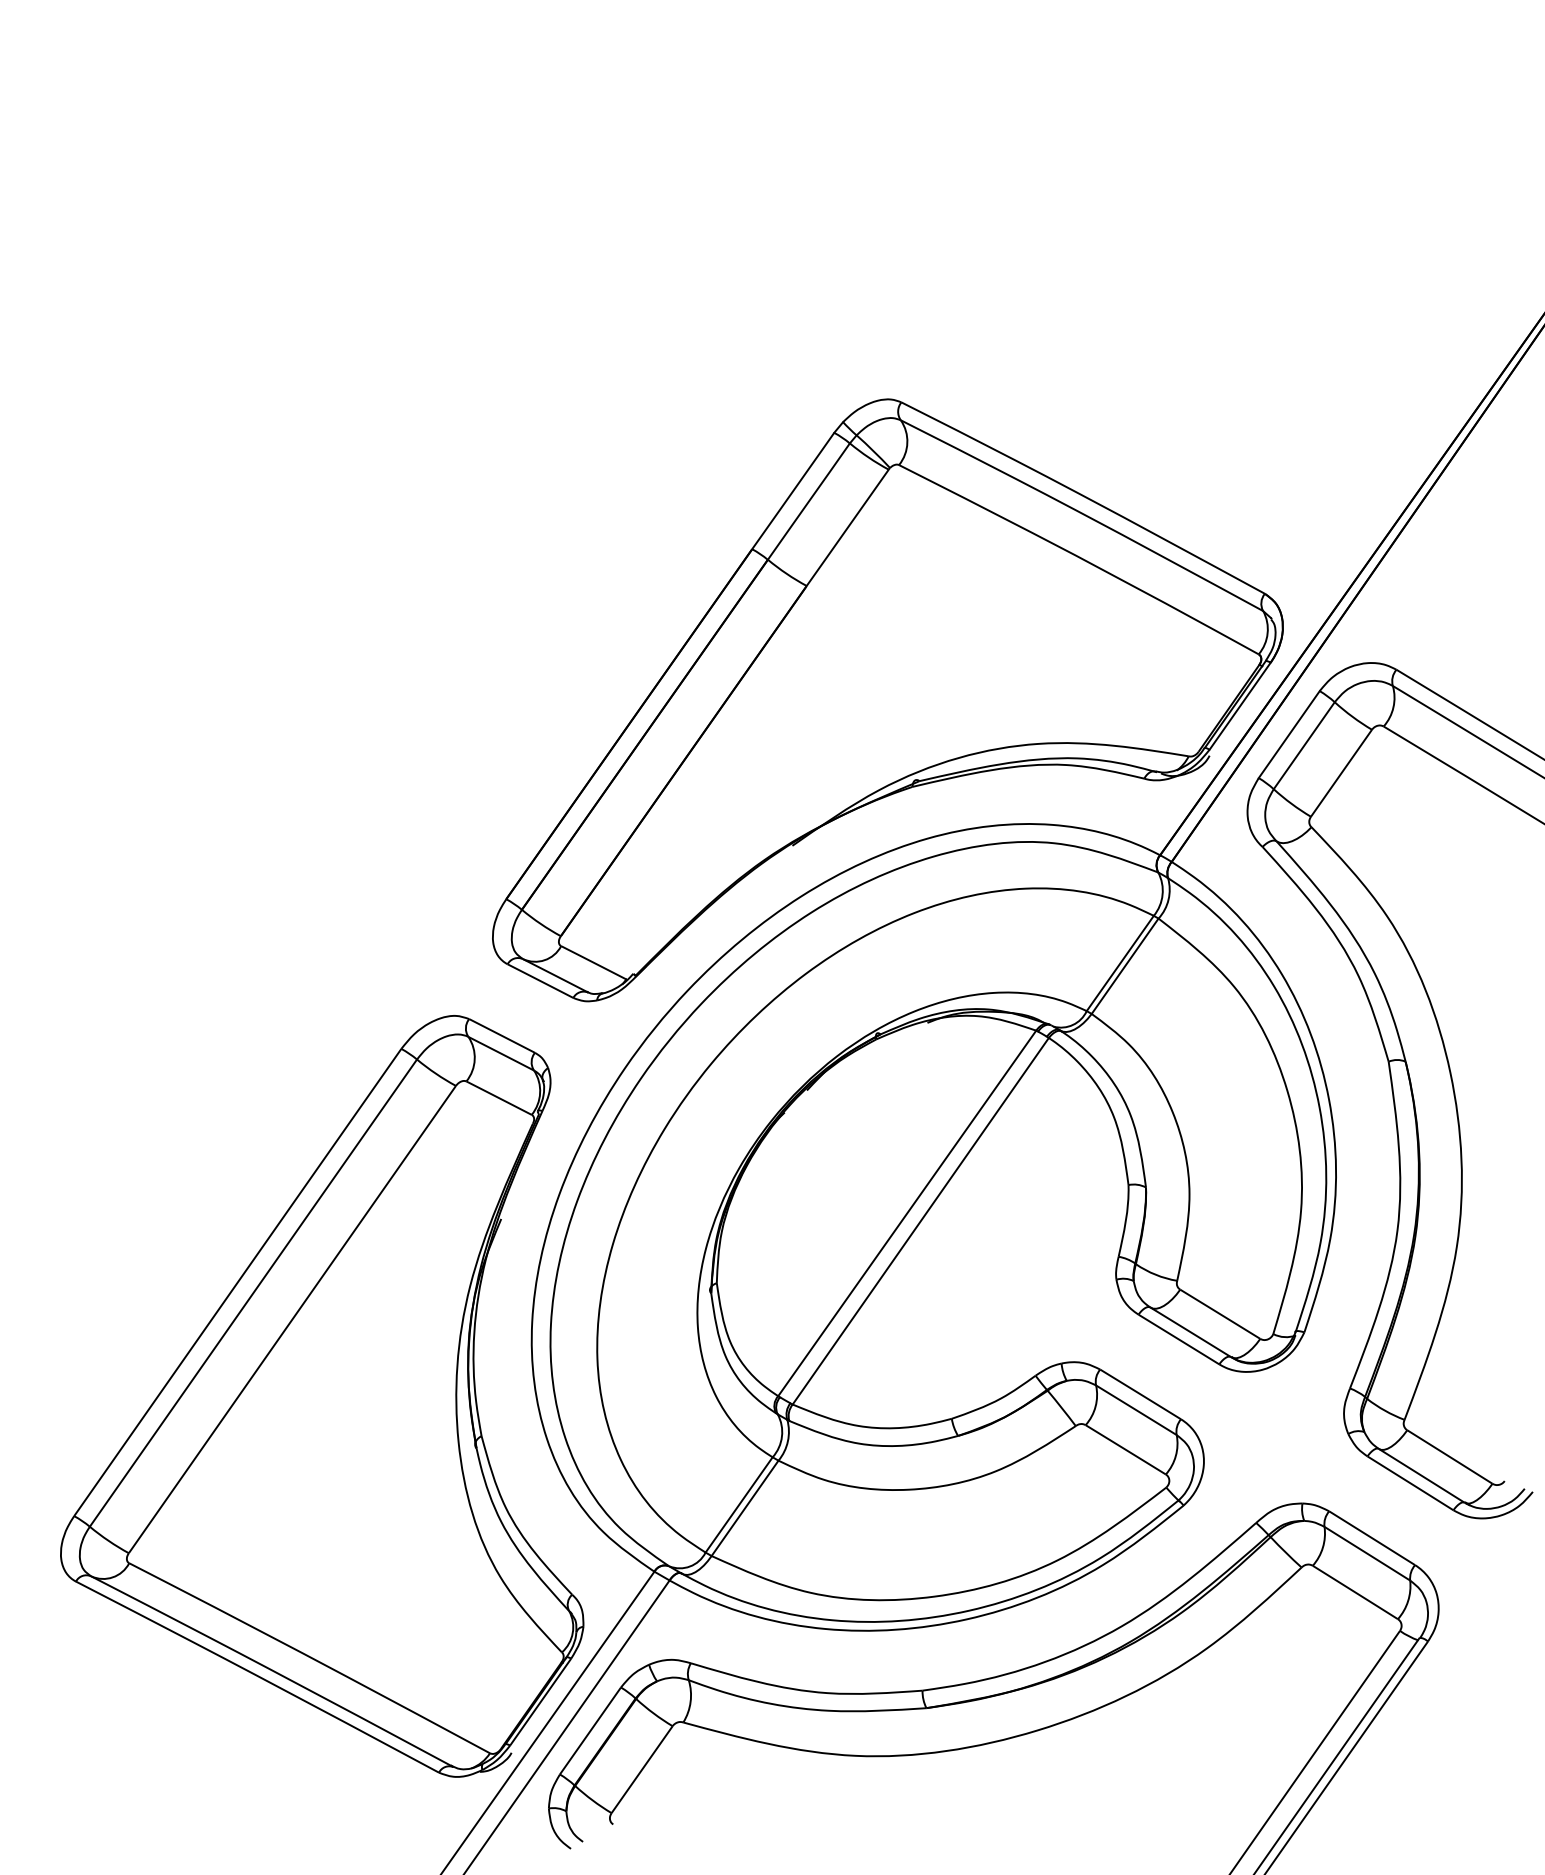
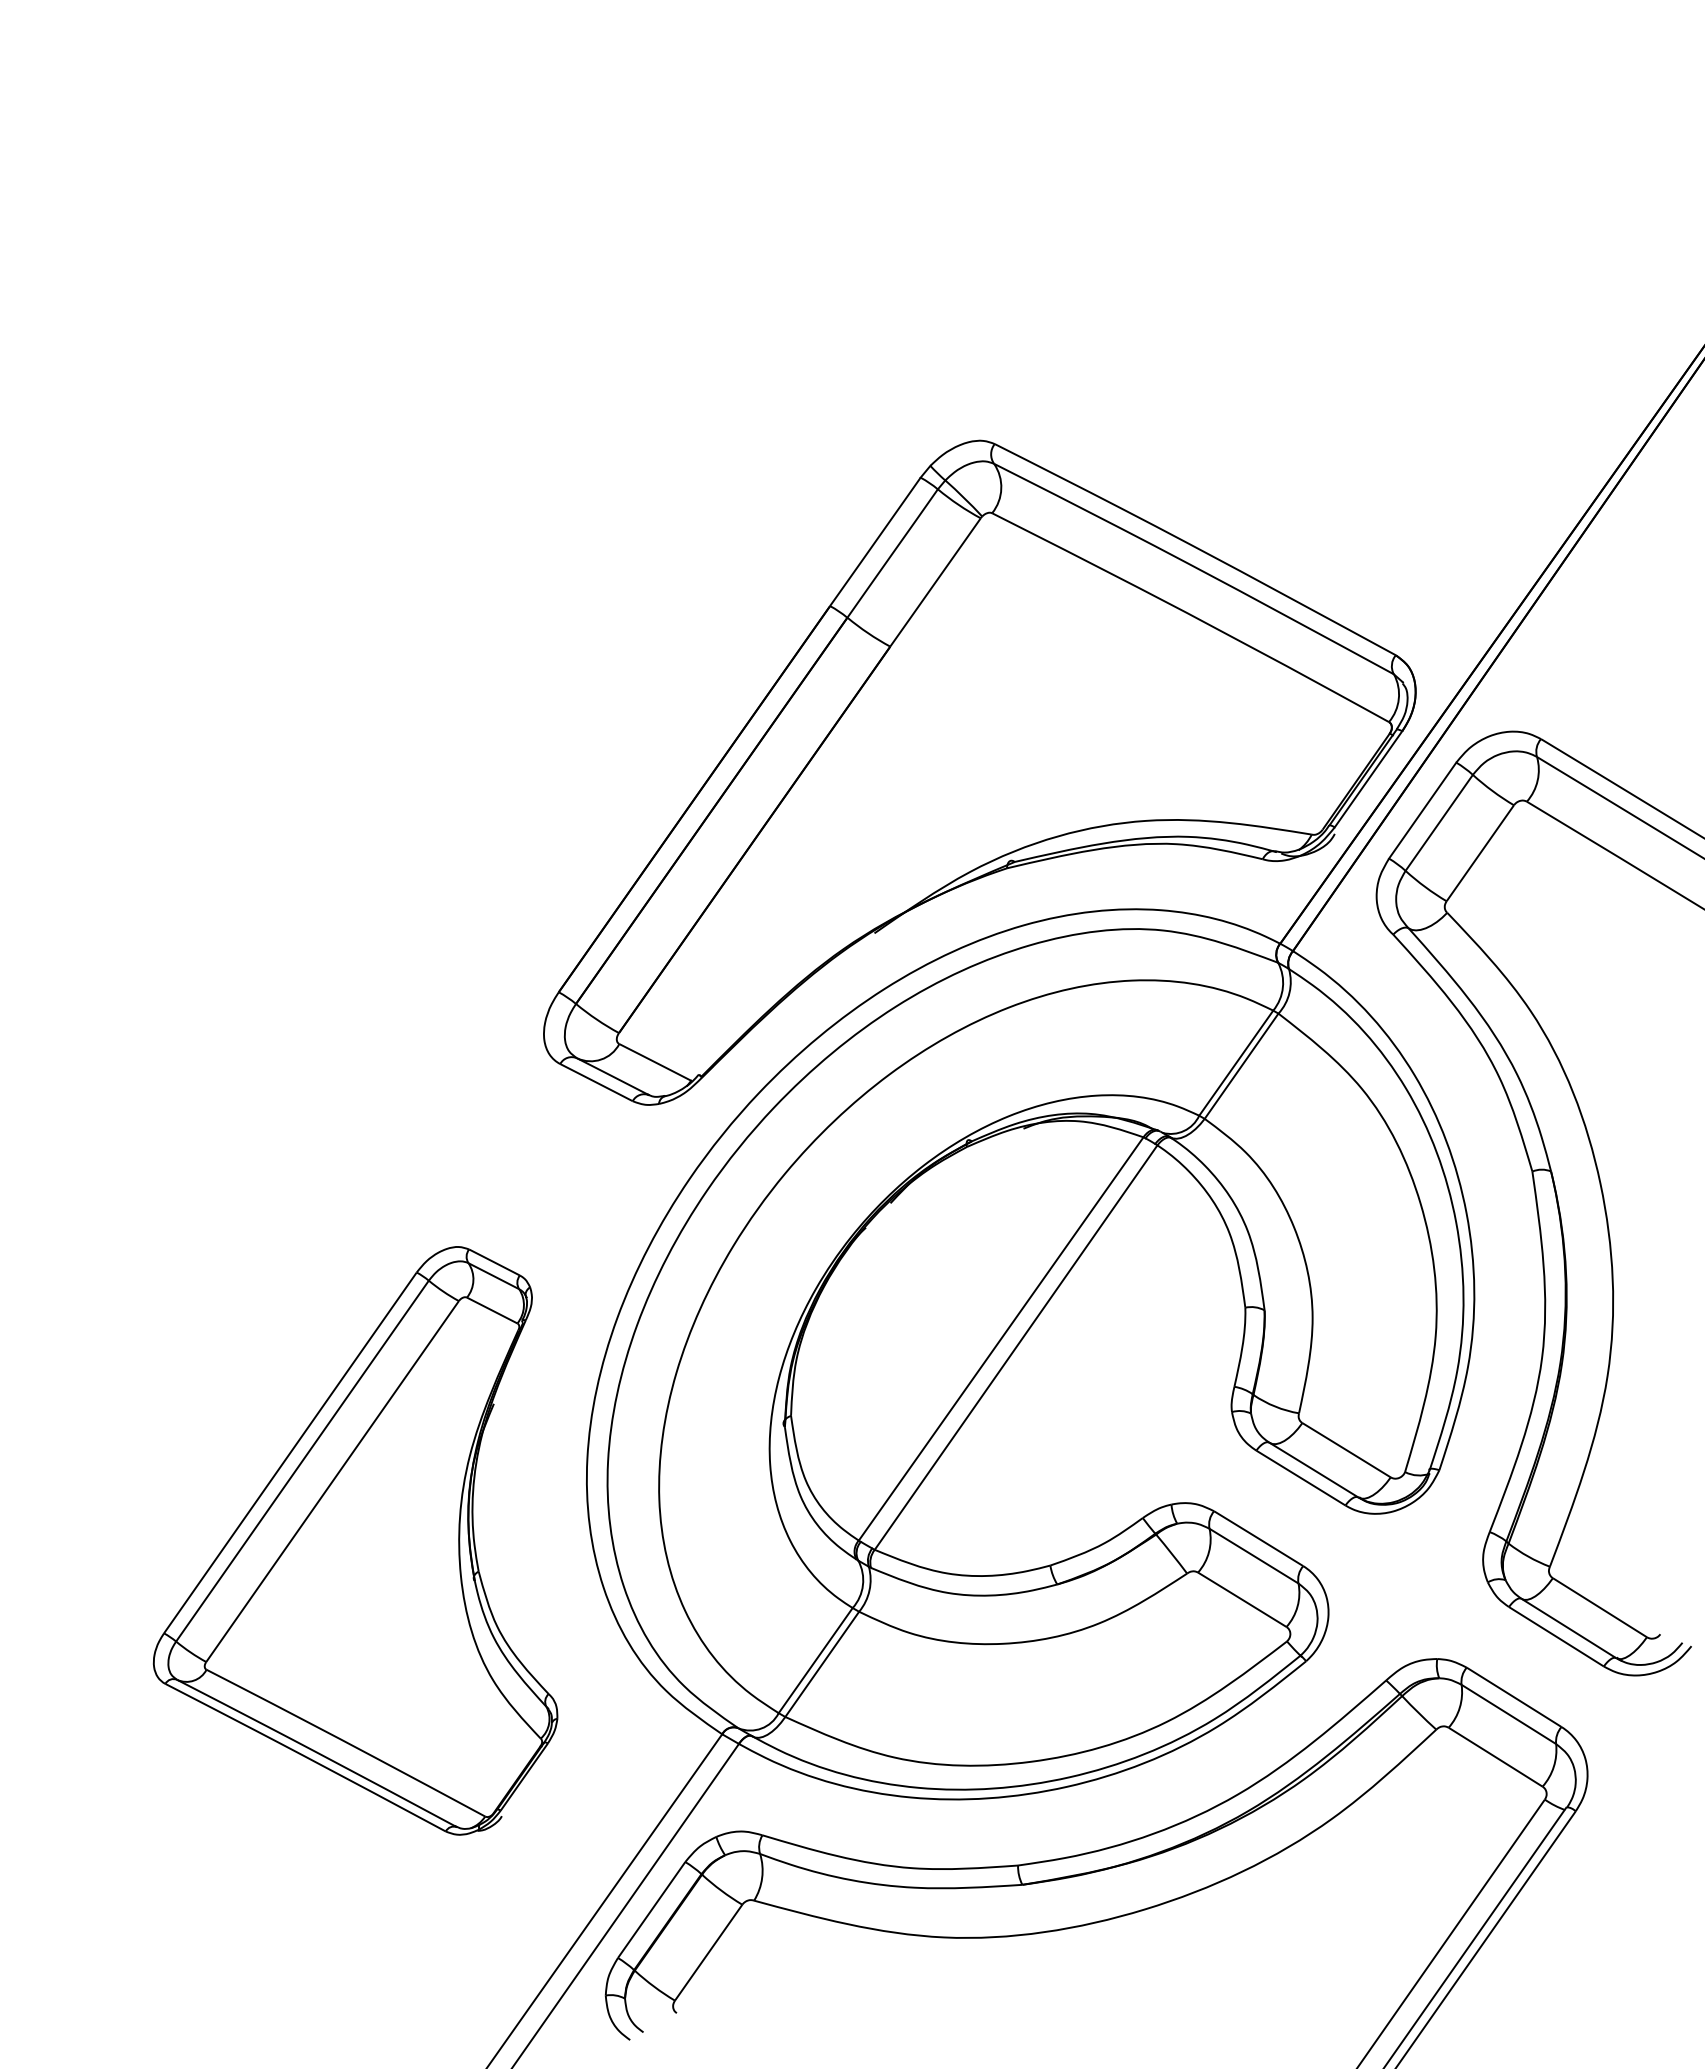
part: (322, 1396) -> (355, 1540), size x0.7

